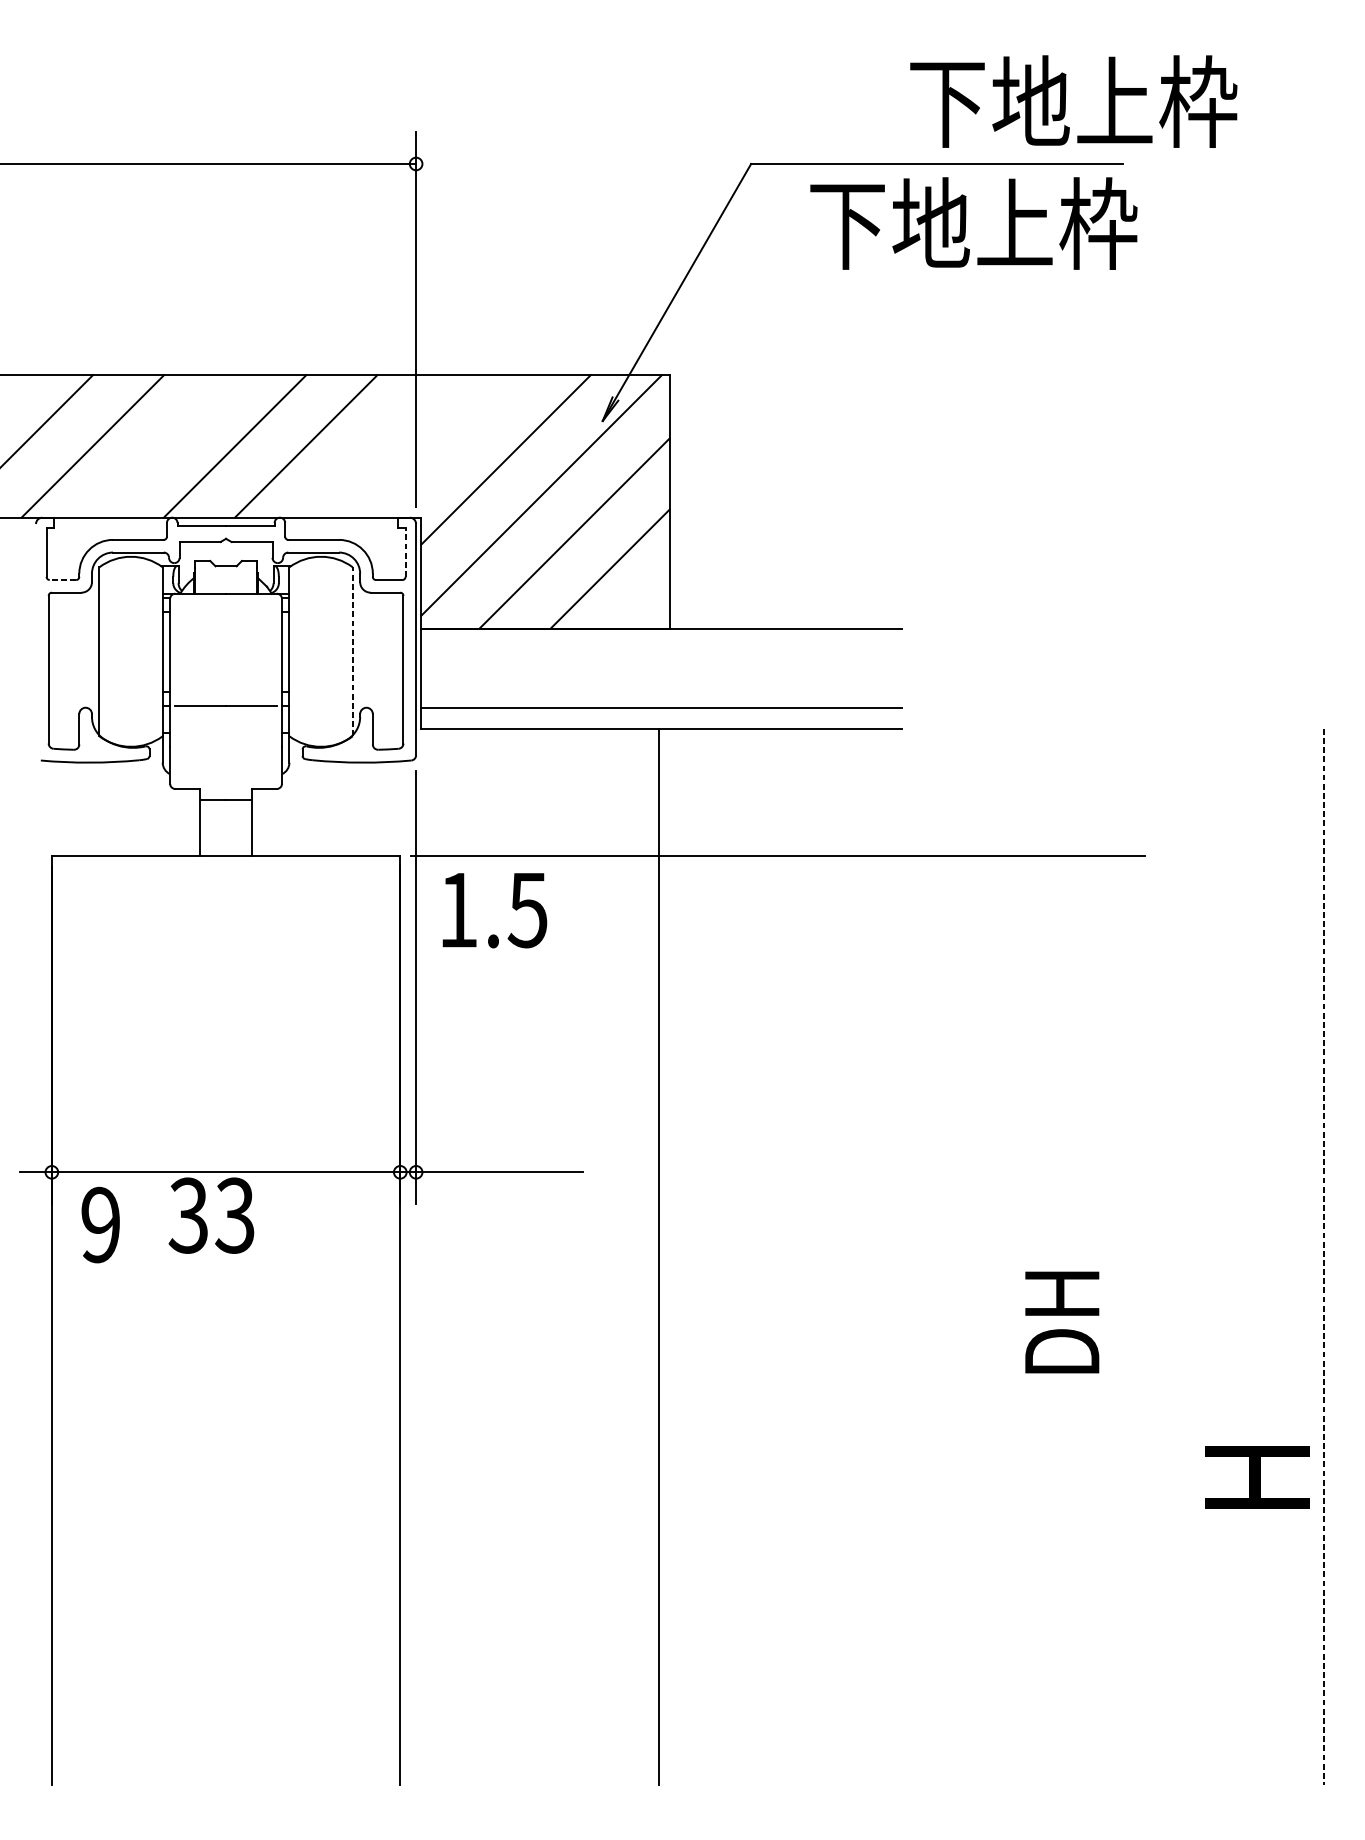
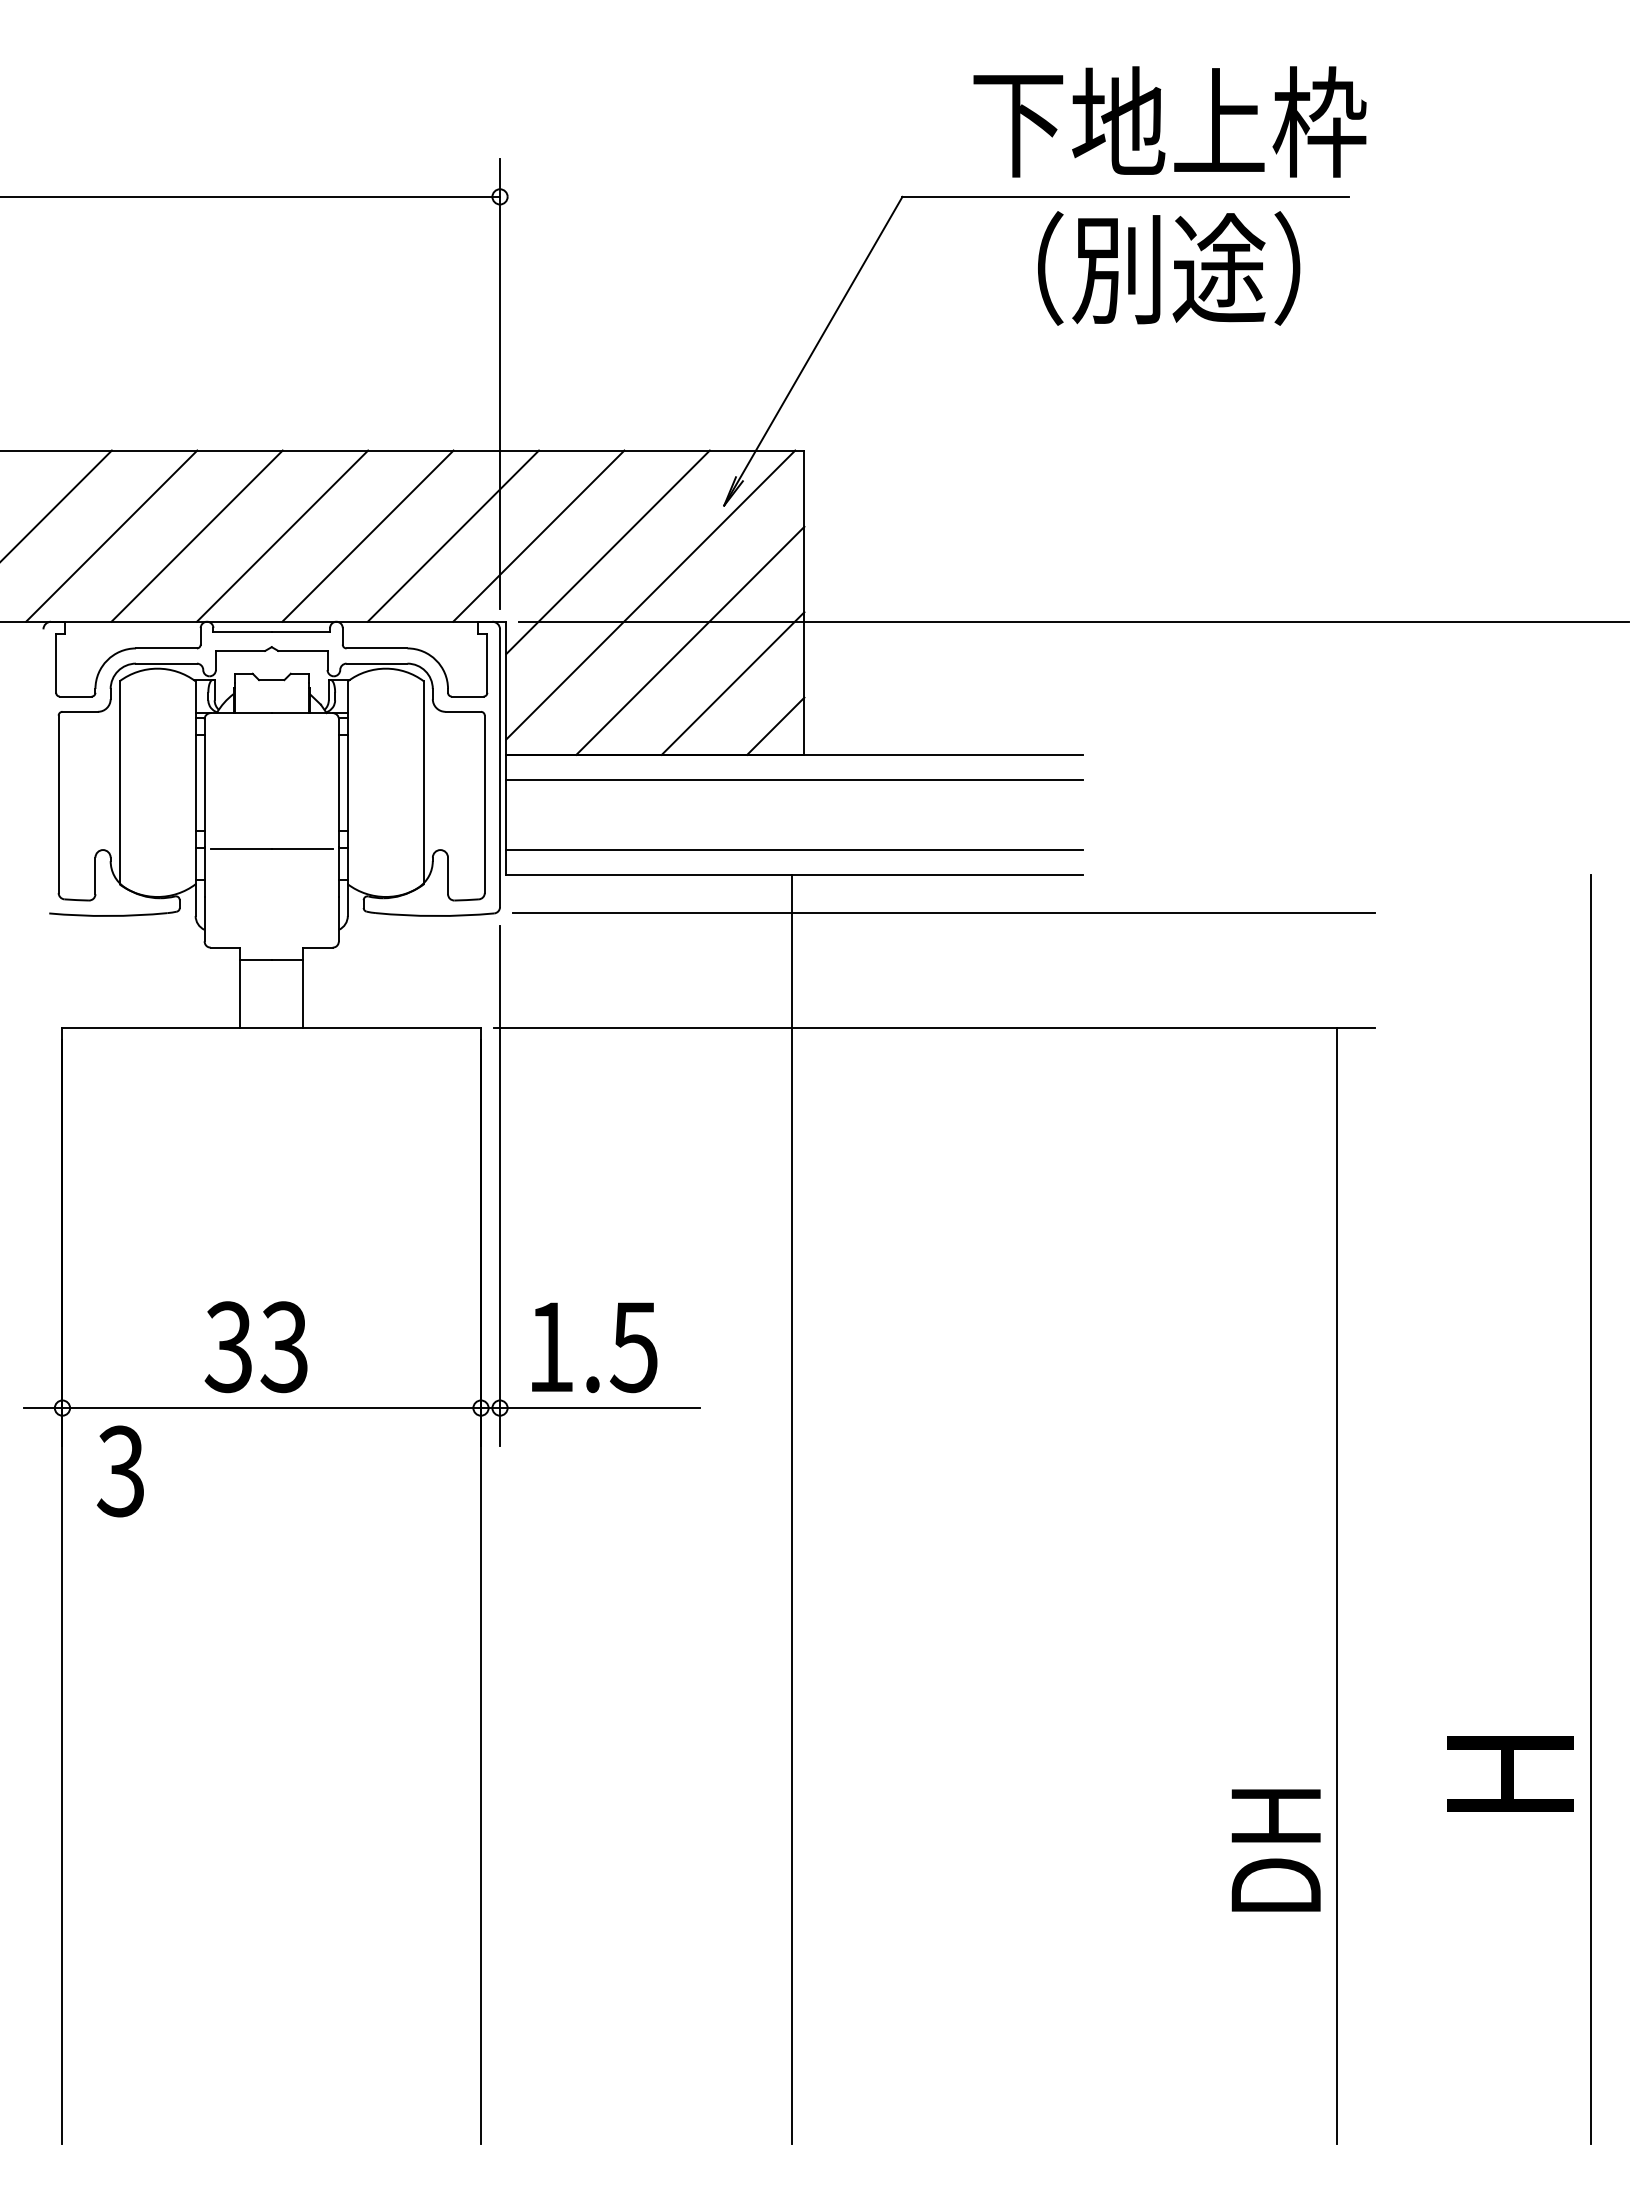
text: (1073, 101) -> (1169, 121), moved
text: (973, 223) -> (1169, 268), 下地上枠 -> （別途）
line: (163, 445) -> (196, 535), added
line: (377, 445) -> (453, 535), added
line: (448, 445) -> (538, 535), added
line: (893, 517) -> (1073, 621), added
line: (405, 552) -> (487, 663), dashed -> solid
line: (62, 579) -> (75, 696), dashed -> solid
line: (645, 604) -> (775, 725), added
line: (661, 649) -> (794, 780), added
line: (352, 651) -> (423, 782), dashed -> solid
line: (785, 760) -> (943, 913), added
text: (494, 910) -> (594, 1347), moved
text: (210, 1215) -> (255, 1347), moved
text: (100, 1225) -> (120, 1471), 9 -> 3
line: (1323, 1257) -> (1590, 1510), dashed -> solid
line: (1113, 1320) -> (1337, 1585), added
text: (1061, 1322) -> (1275, 1850), moved

